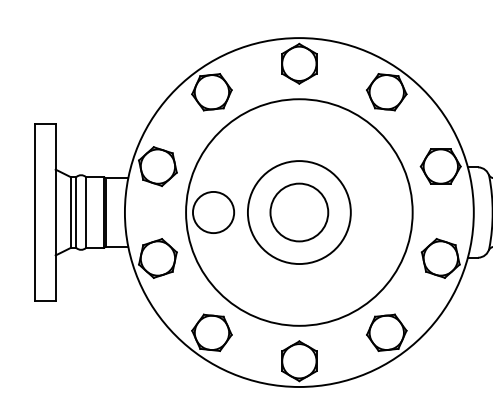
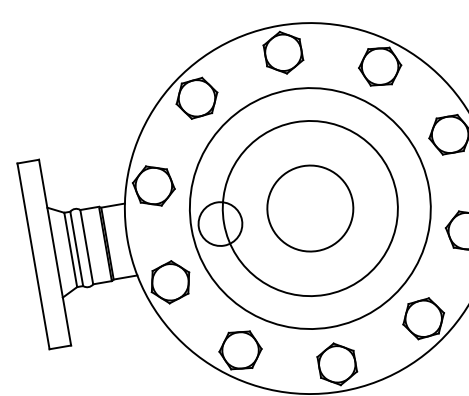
circle: (298, 212) -> (309, 208), size x1.6
circle: (299, 212) -> (310, 208), size x1.4

